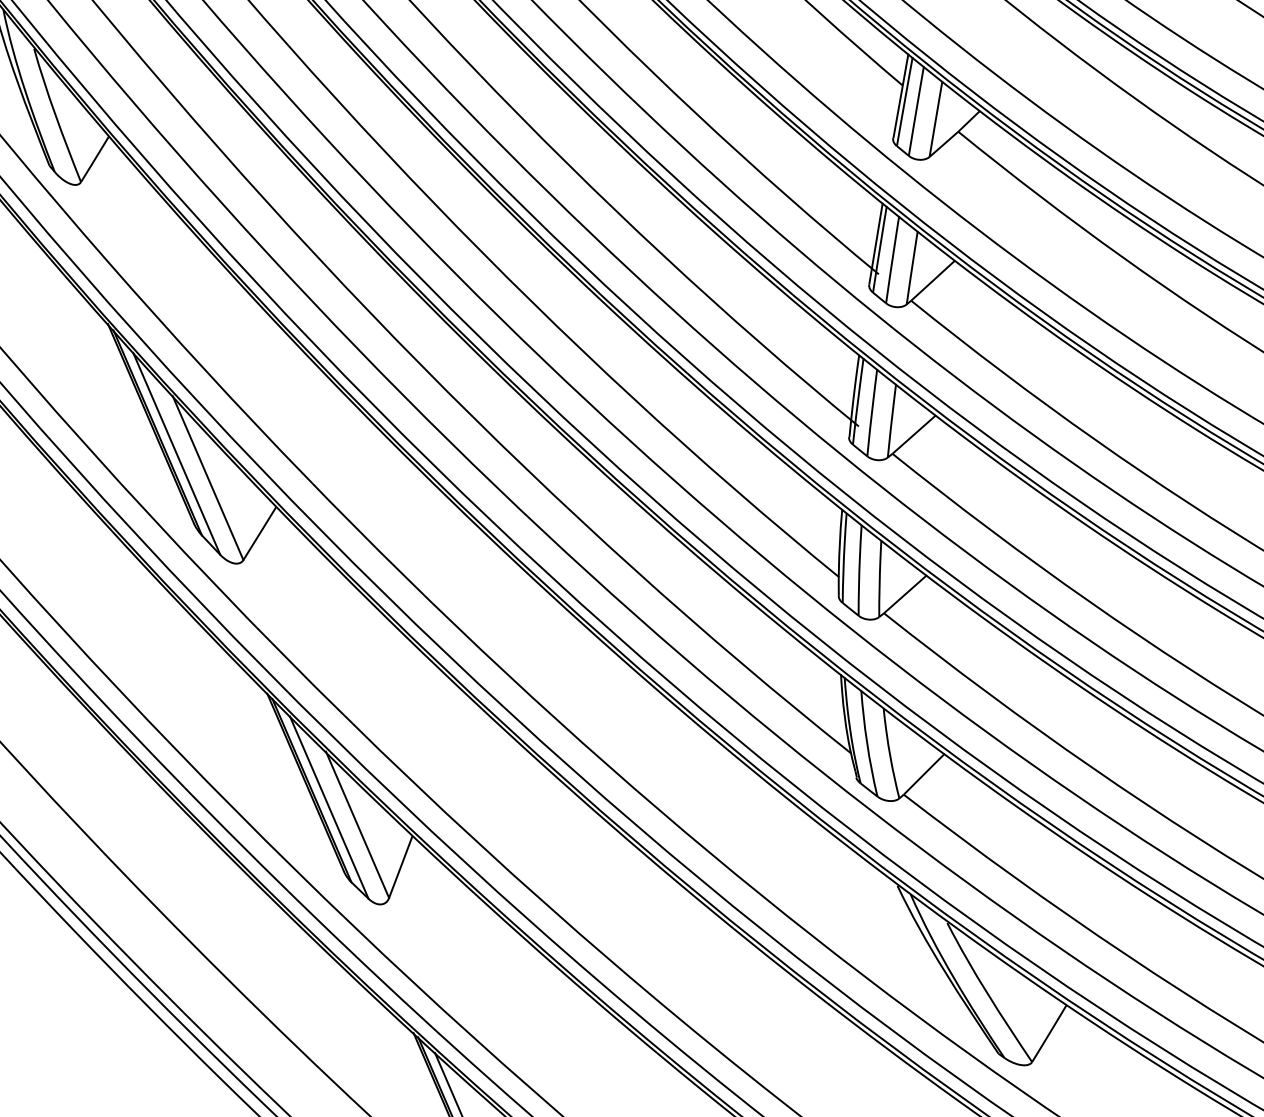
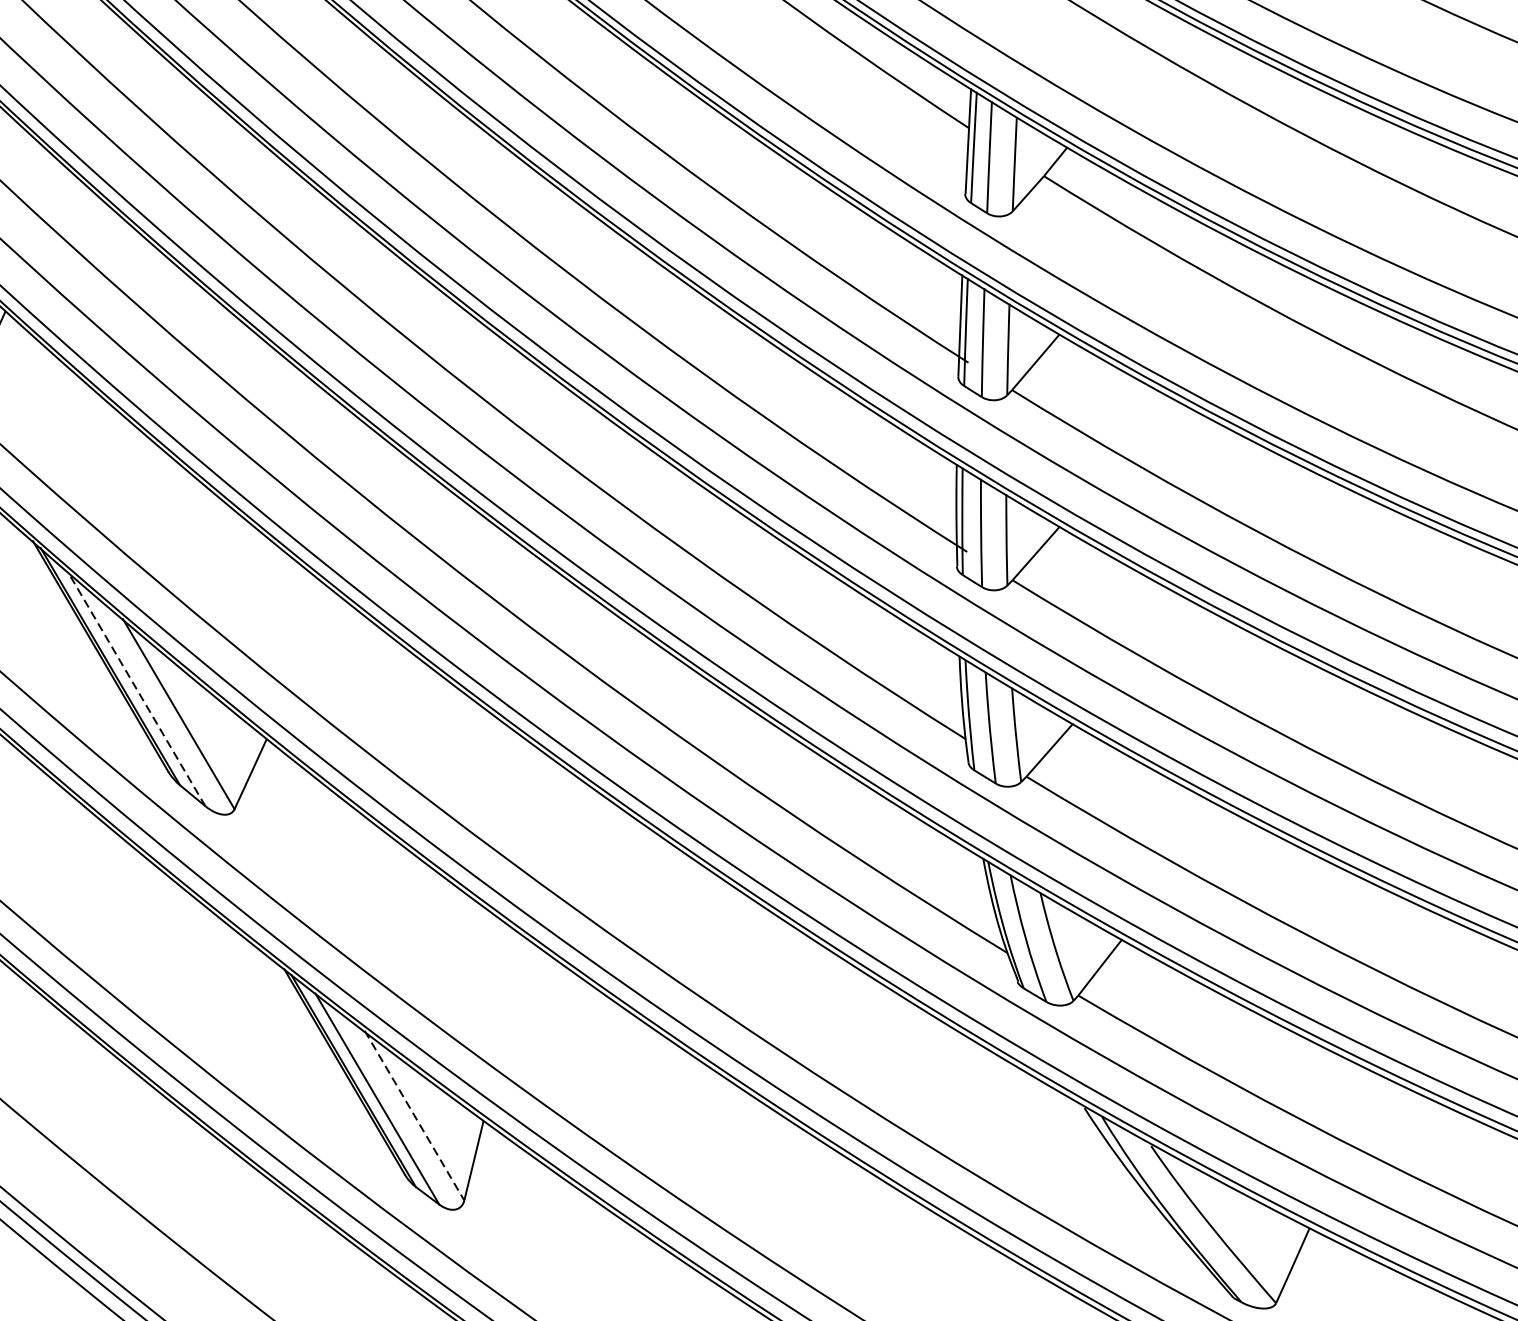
line: (176, 453) -> (136, 688), solid -> dashed
line: (357, 824) -> (414, 1115), solid -> dashed

